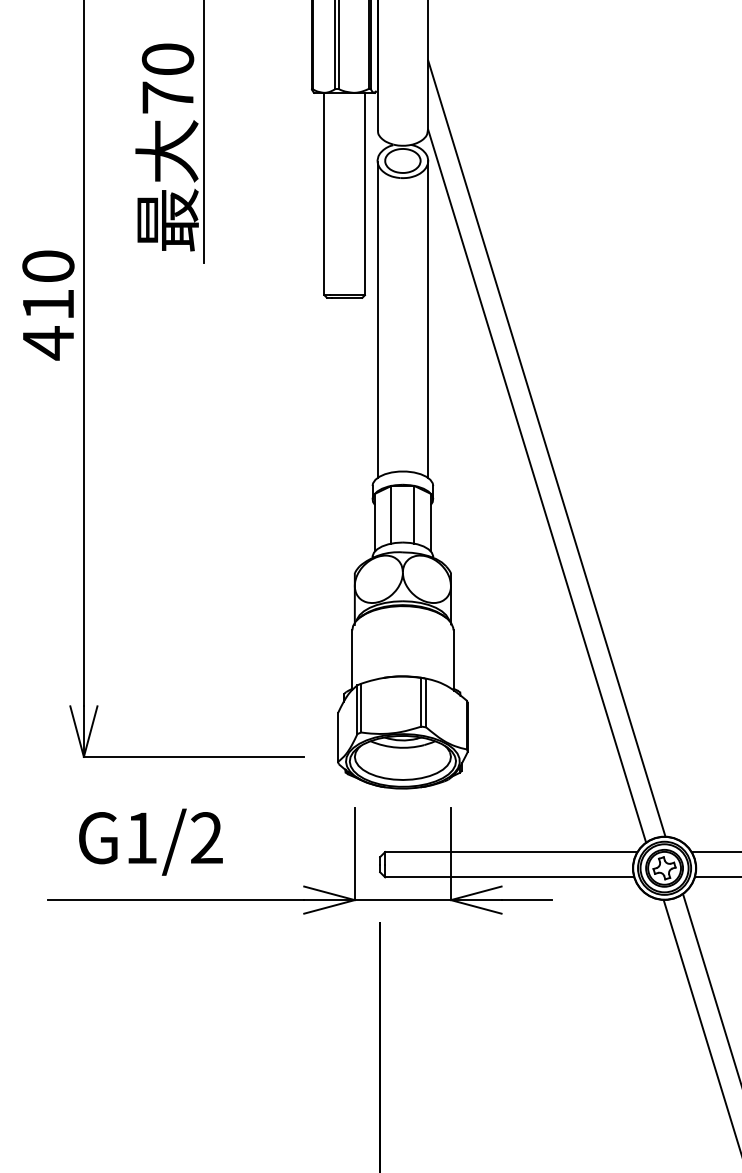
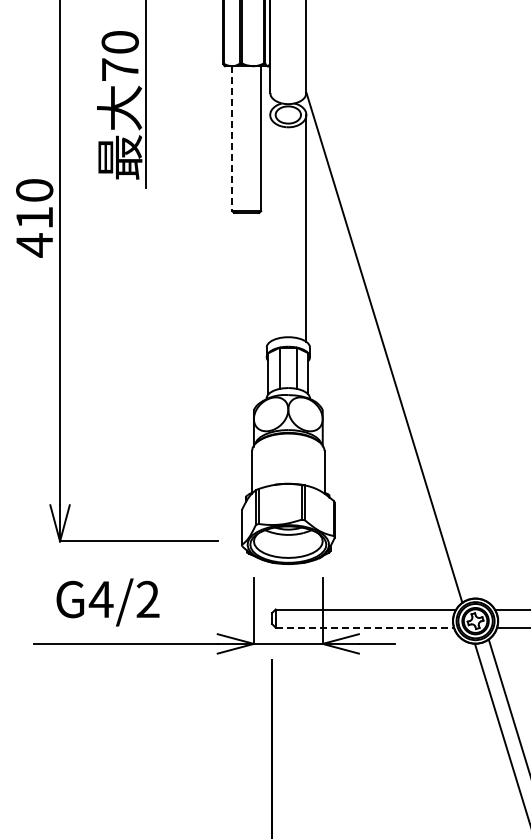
line: (324, 195) -> (232, 139), solid -> dashed
line: (377, 319) -> (270, 228), removed
line: (547, 448) -> (391, 320), removed
text: (140, 838) -> (100, 599), G1/2 -> G4/2
line: (510, 877) -> (365, 627), solid -> dashed

